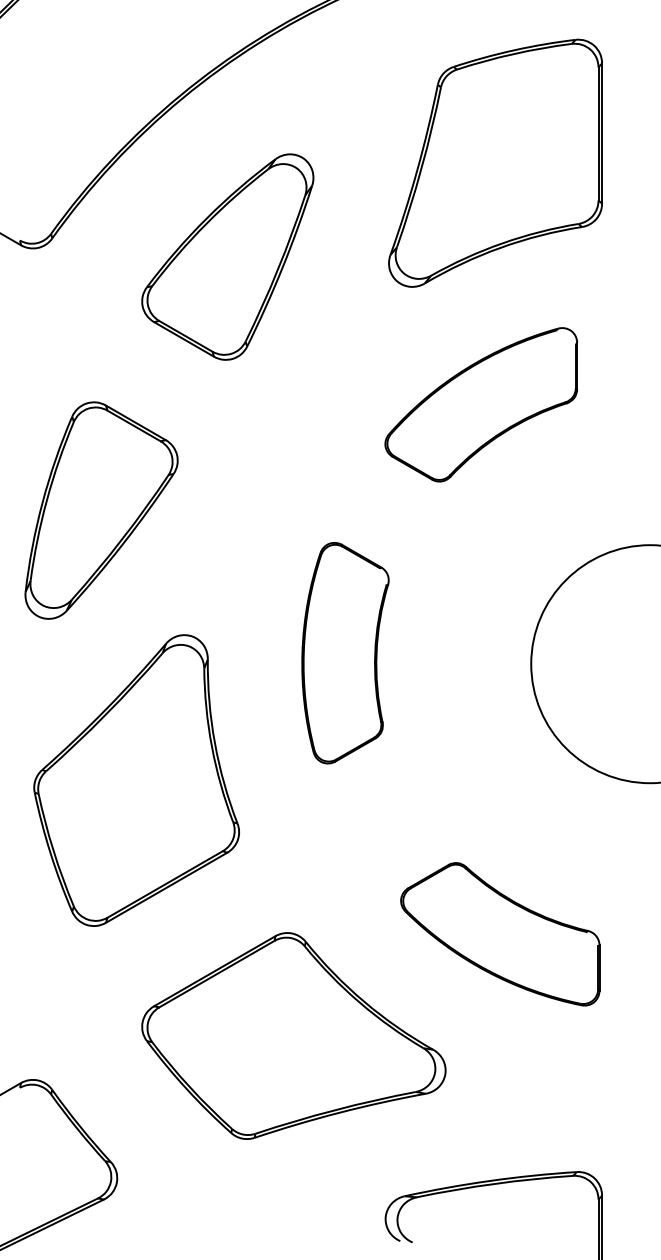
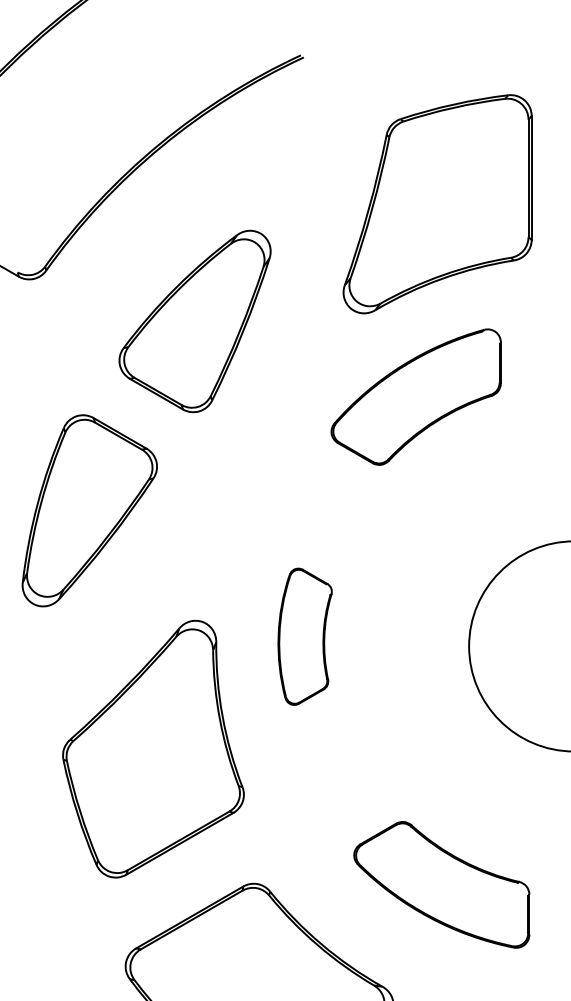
part: (227, 256) -> (194, 320), moved
part: (480, 404) -> (415, 396), moved
part: (345, 653) -> (305, 636), size x0.7
part: (136, 780) -> (153, 749), moved

